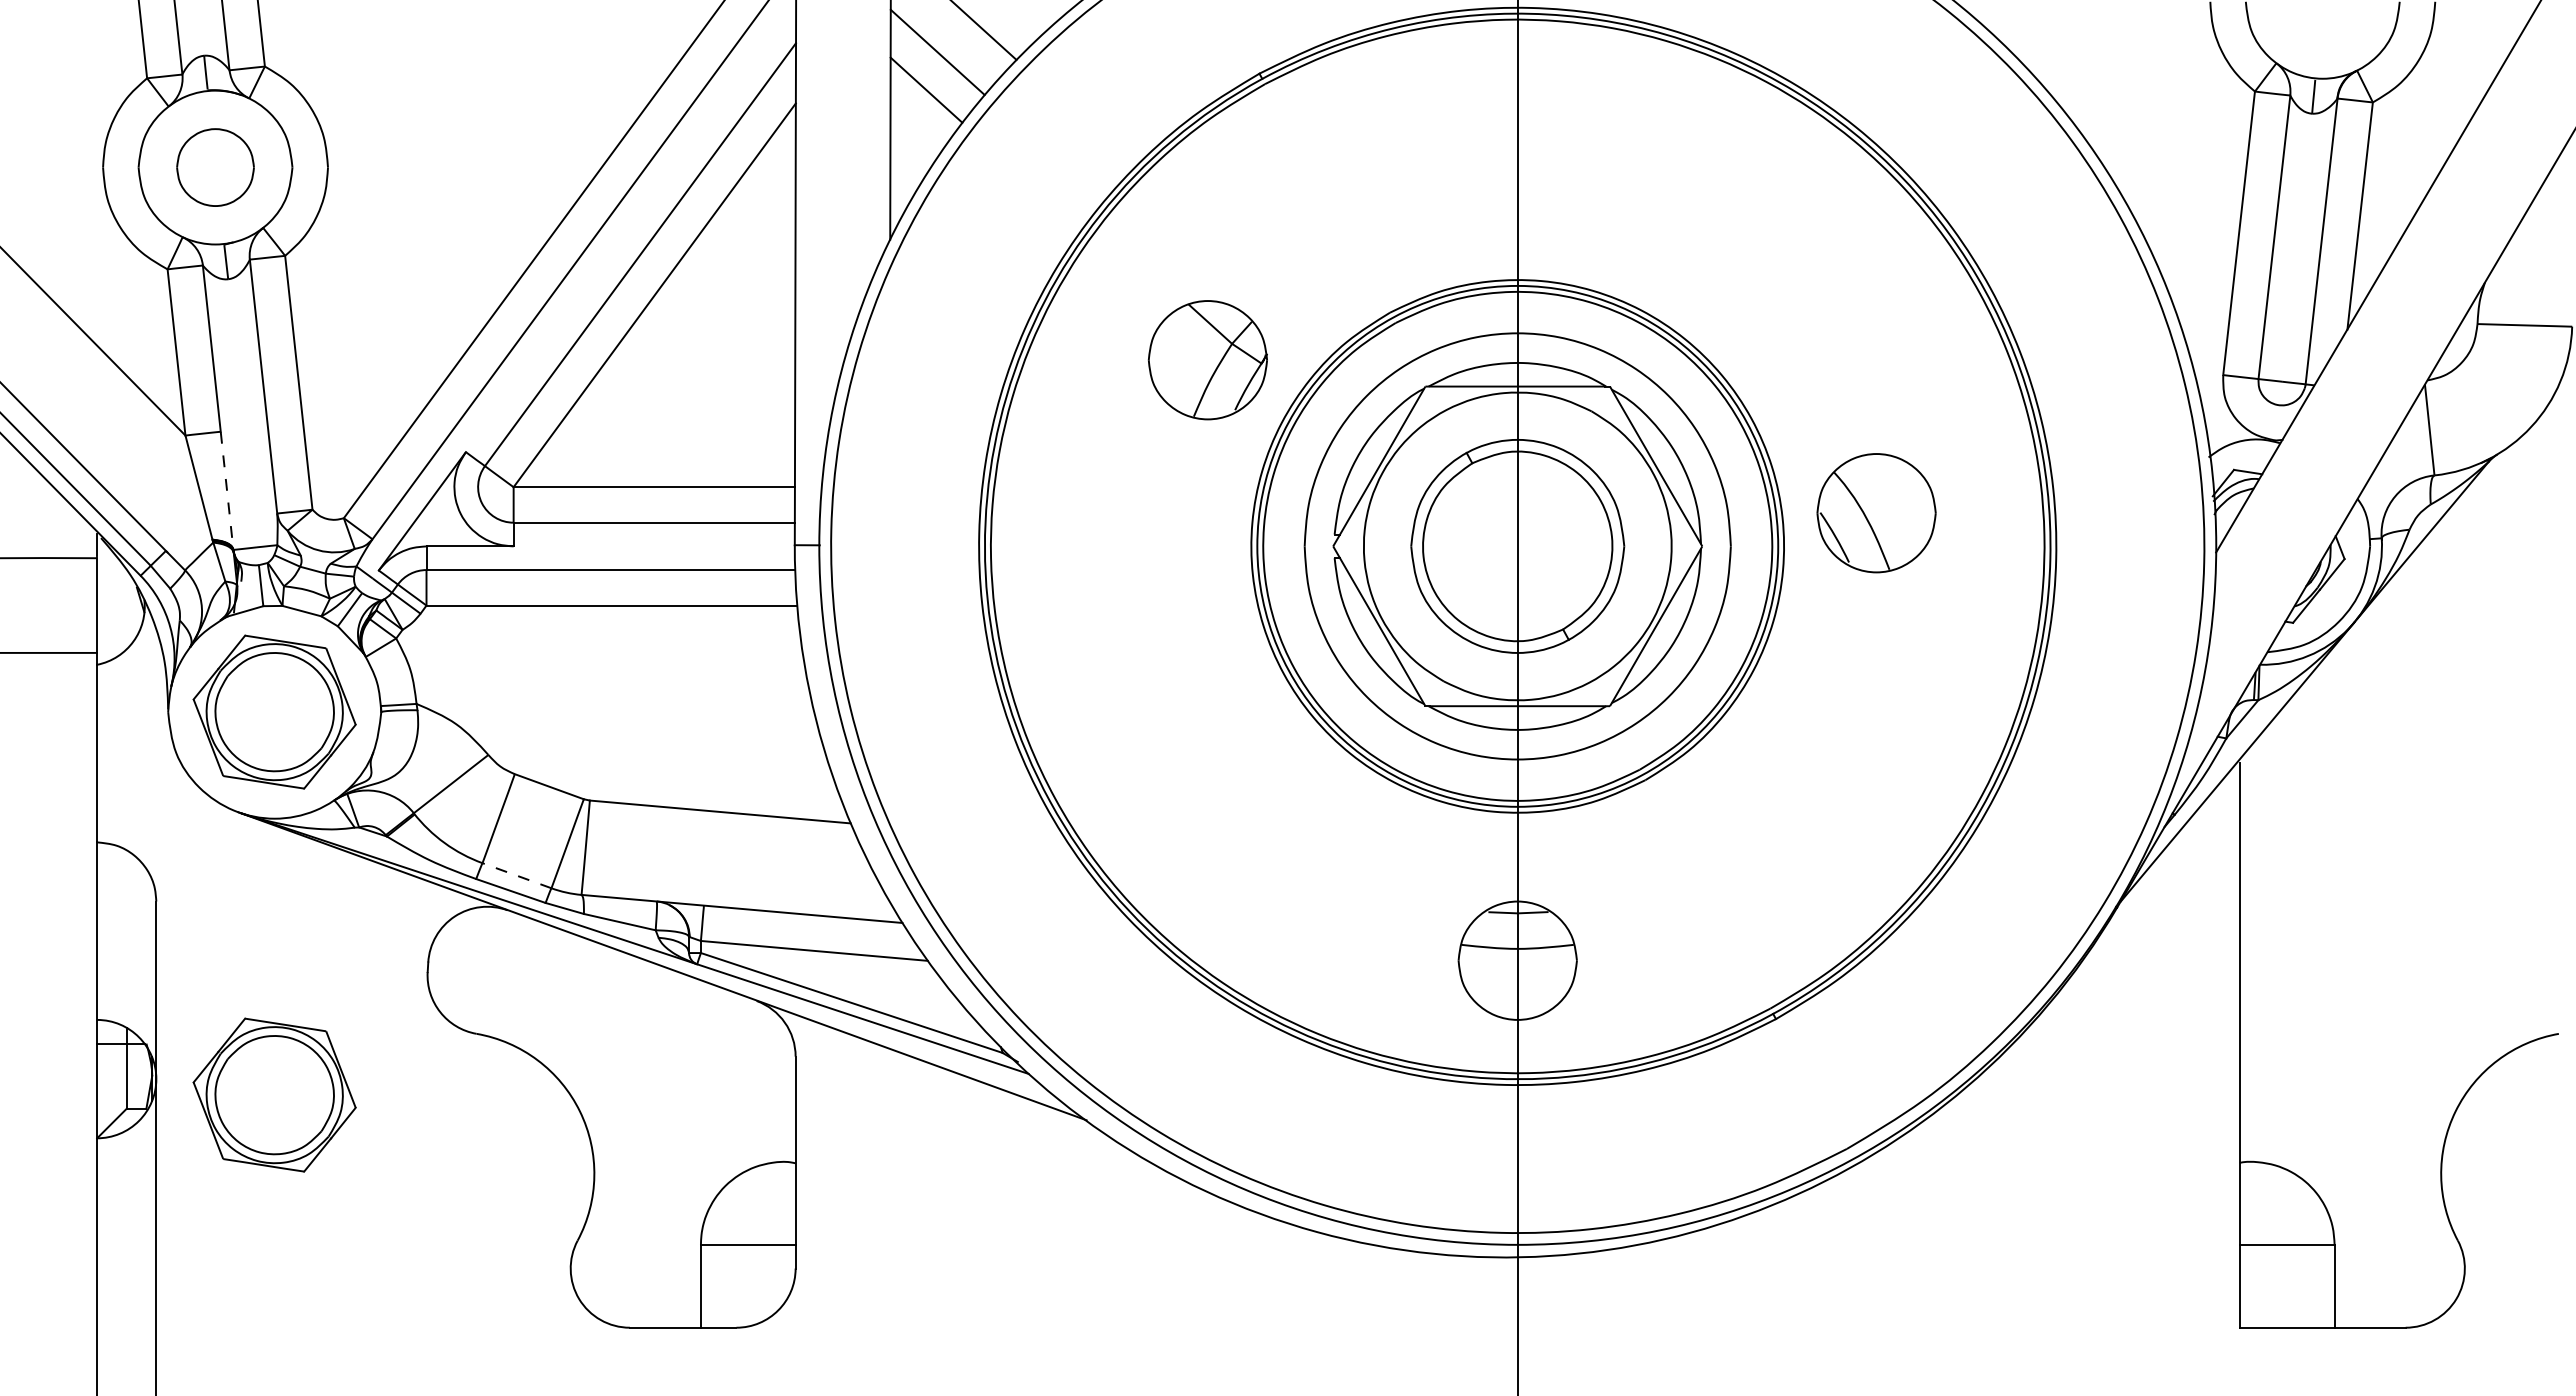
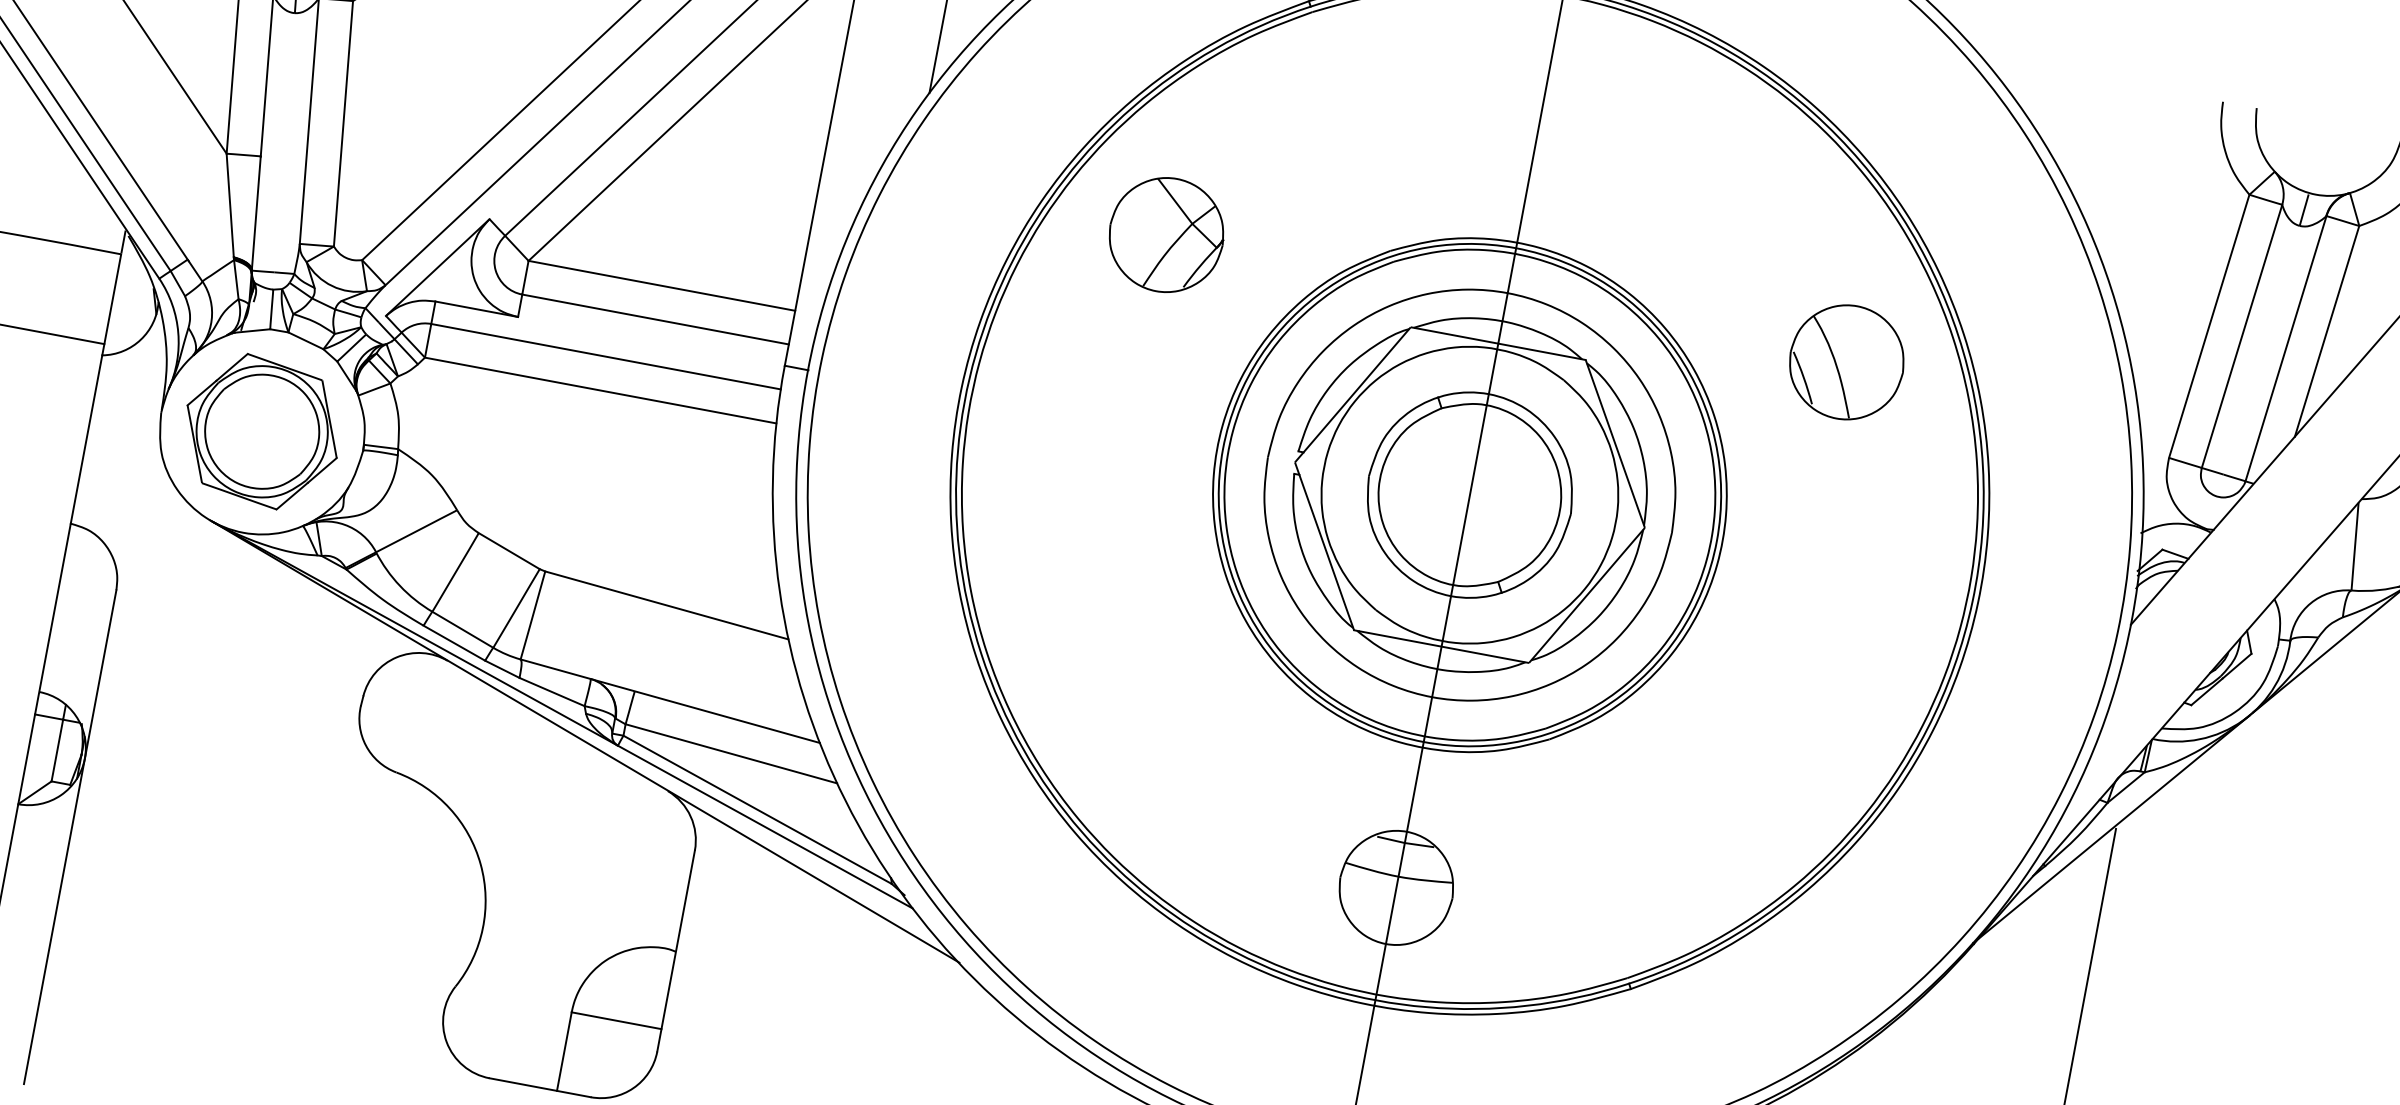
part: (1207, 360) -> (1166, 235), moved
line: (227, 491) -> (256, 214), dashed -> solid
part: (1876, 513) -> (1846, 362), moved
line: (517, 875) -> (463, 629), dashed -> solid
part: (274, 1094) -> (194, 794), removed

